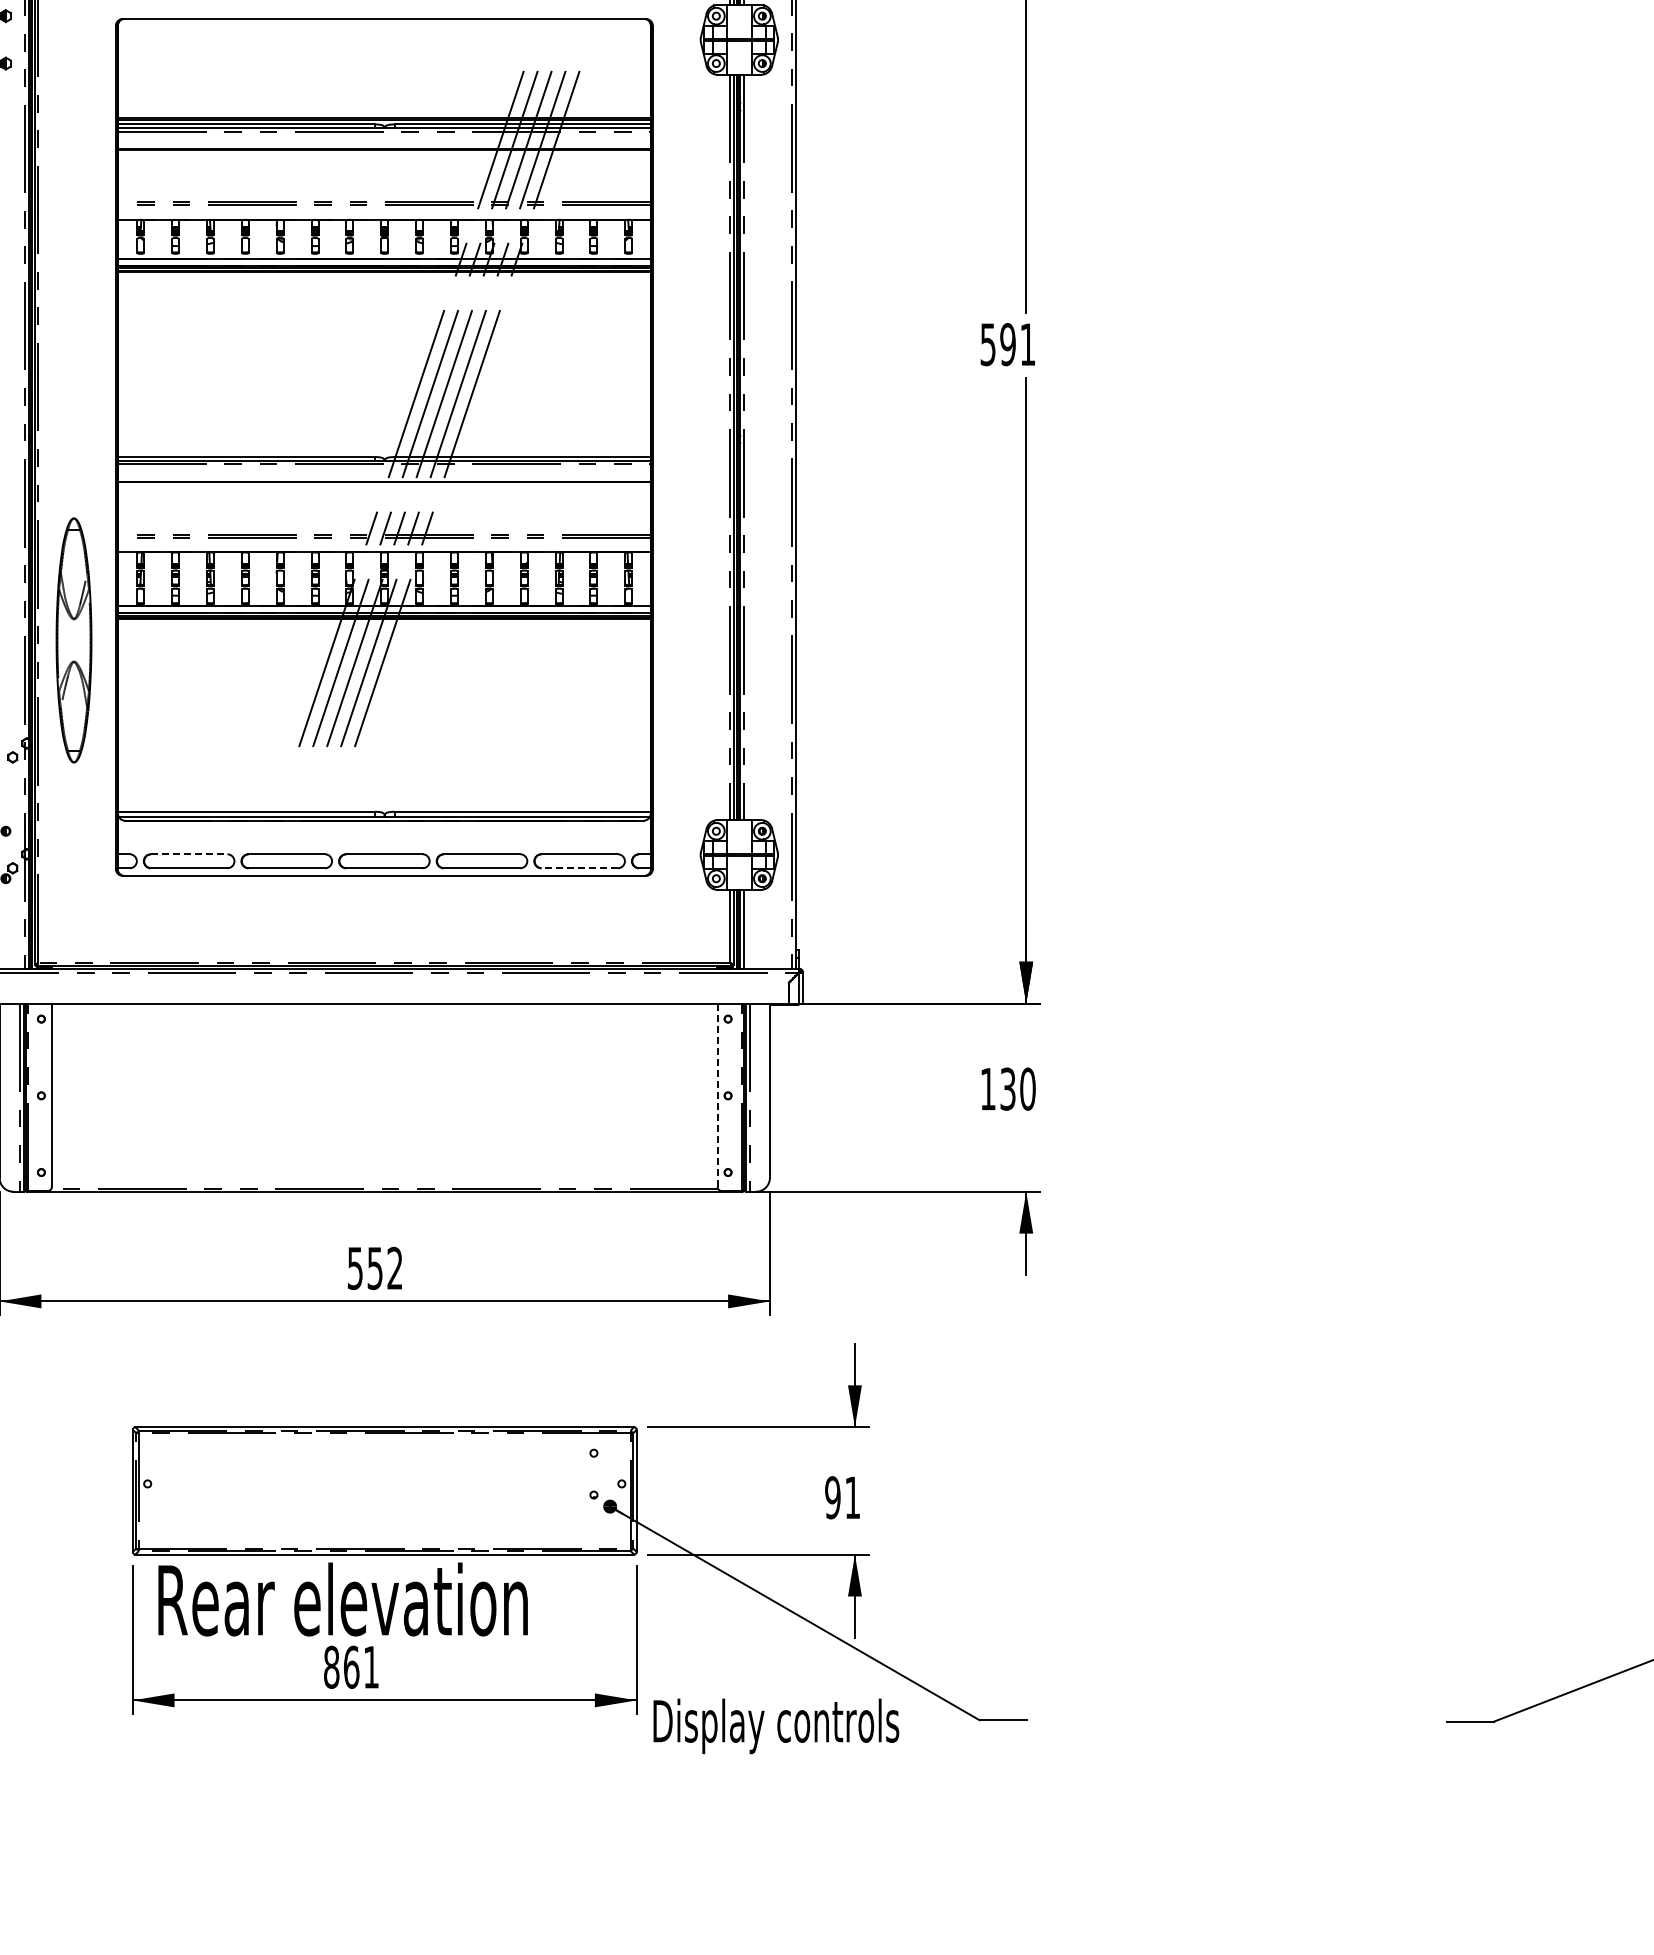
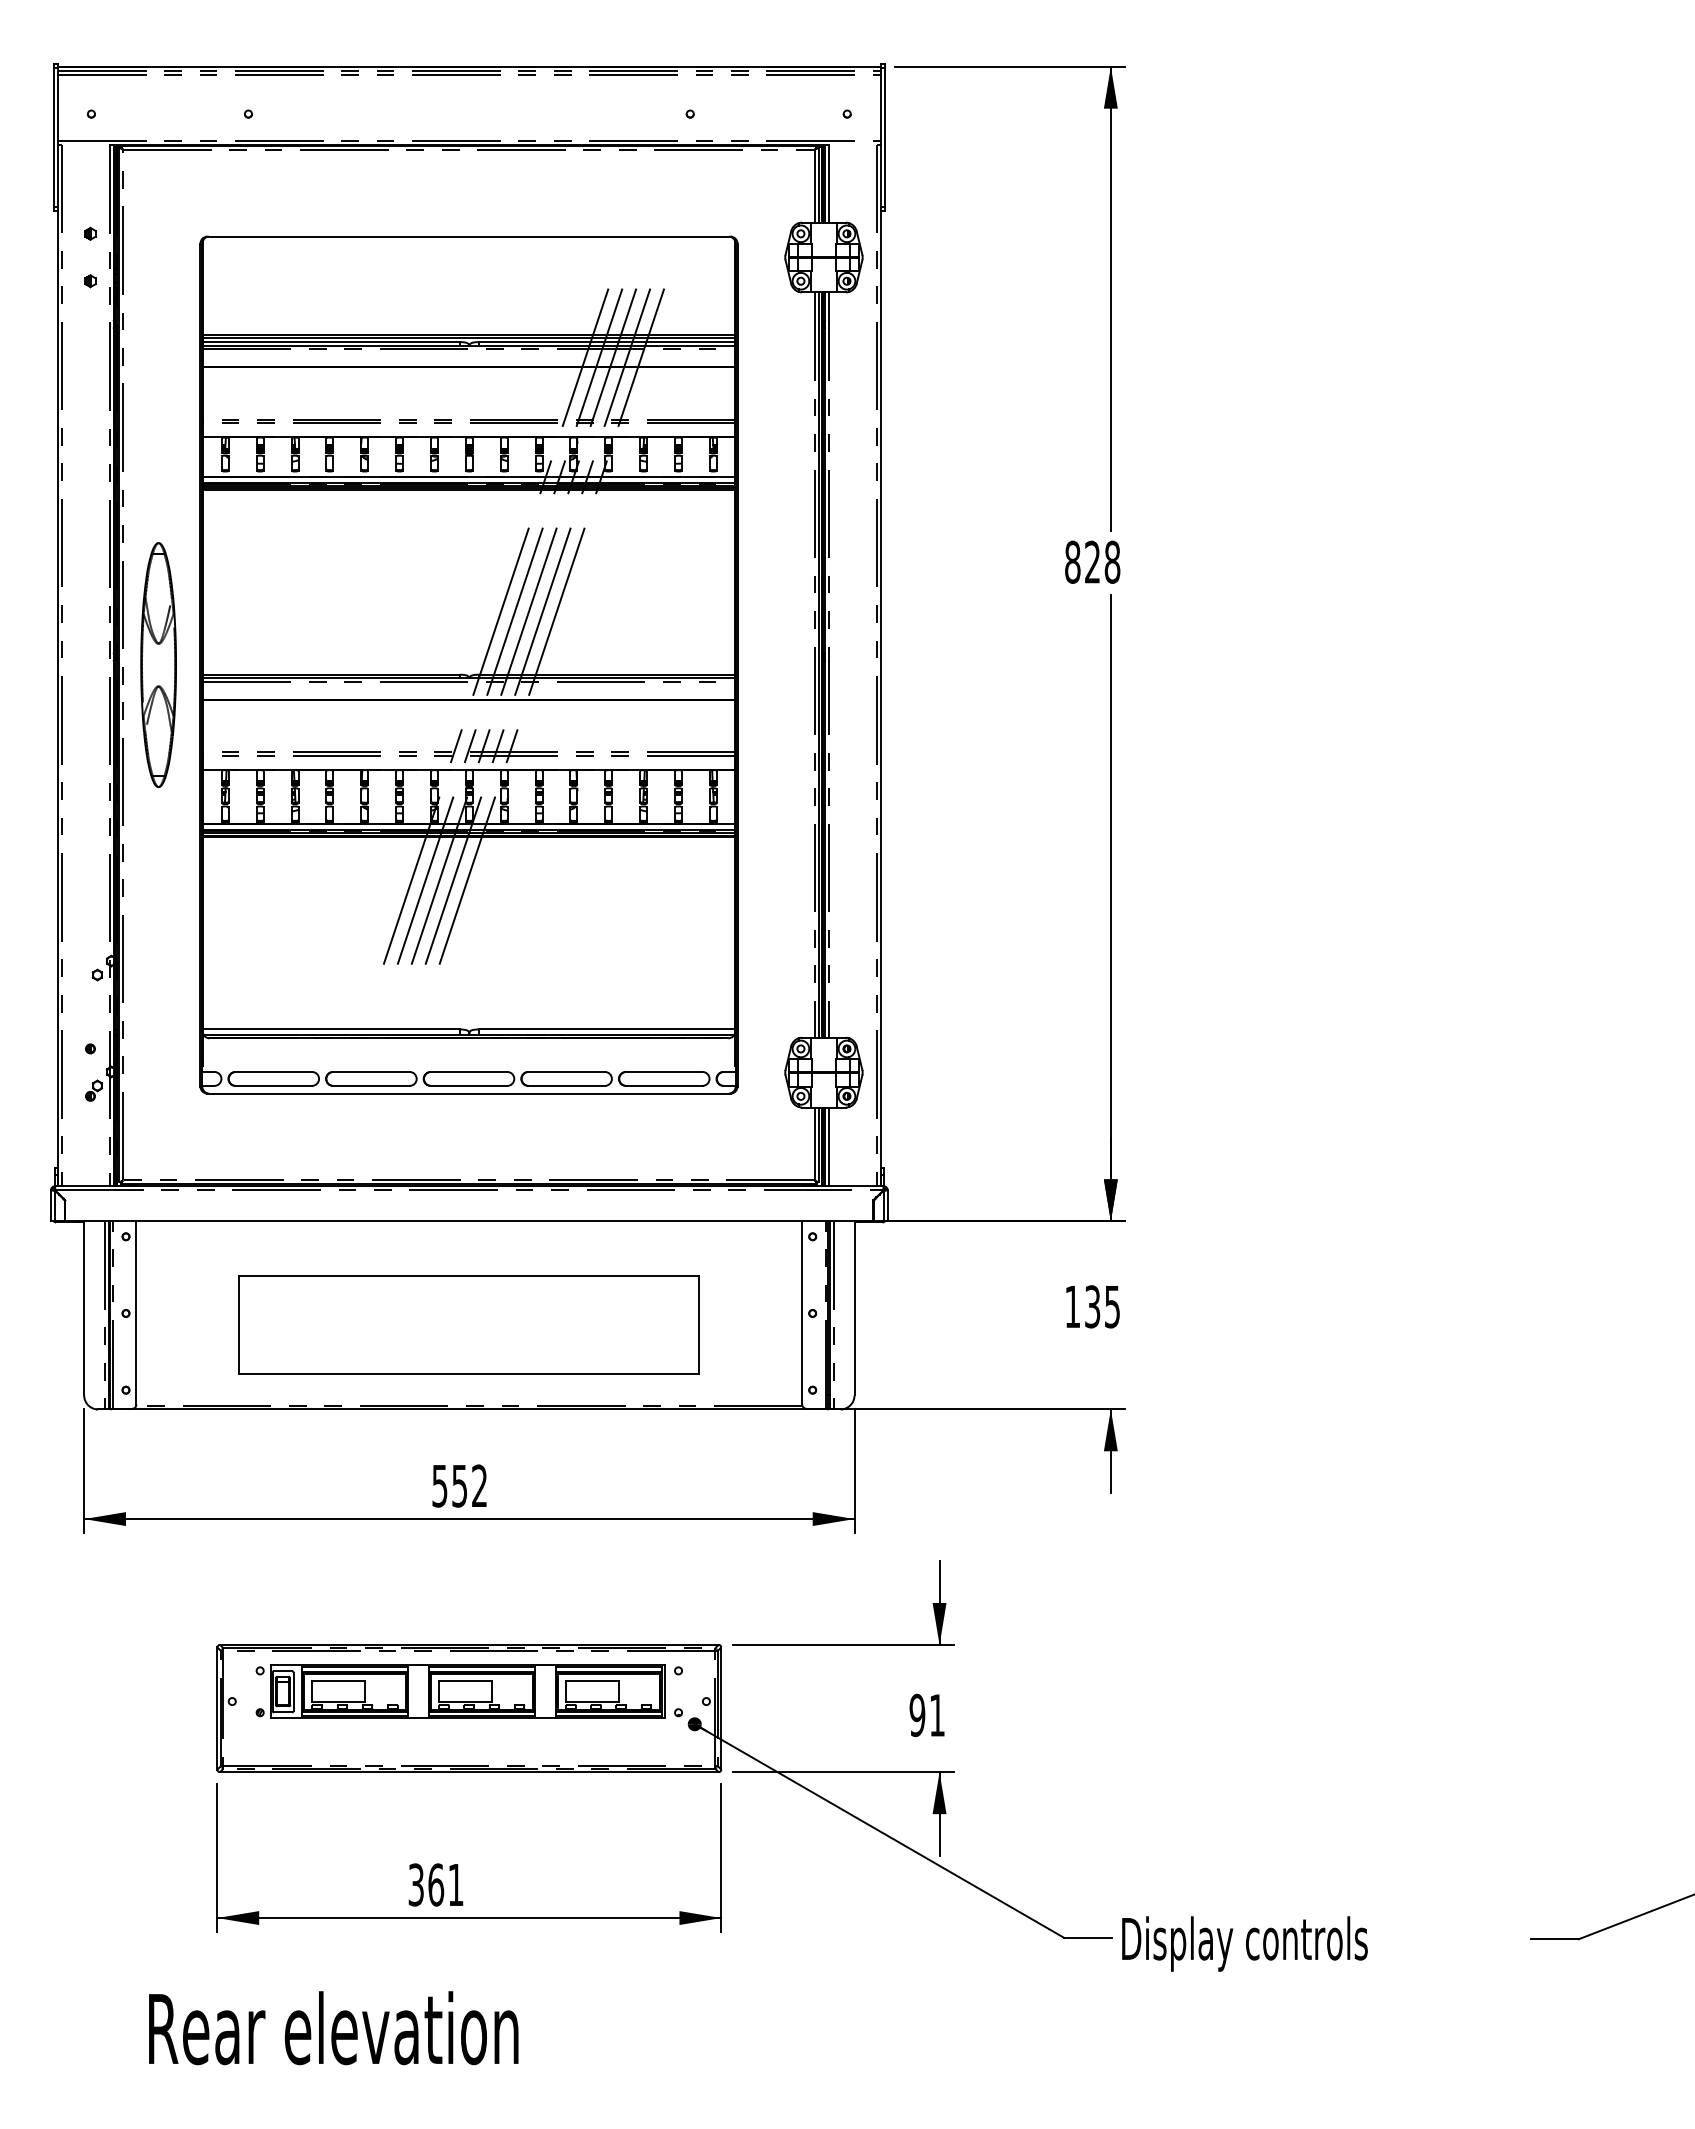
text: (1007, 343) -> (1092, 561), 591 -> 828
part: (73, 639) -> (158, 664), moved
line: (189, 853) -> (274, 1071), dashed -> solid
line: (578, 867) -> (663, 1085), dashed -> solid
text: (1027, 1088) -> (1112, 1306), 130 -> 135
line: (717, 1094) -> (802, 1312), dashed -> solid
part: (383, 1106) -> (468, 1324), added
part: (375, 1473) -> (460, 1691), added
text: (342, 1599) -> (333, 2028), moved
text: (331, 1666) -> (416, 1884), 861 -> 361
text: (775, 1725) -> (1244, 1943), moved

